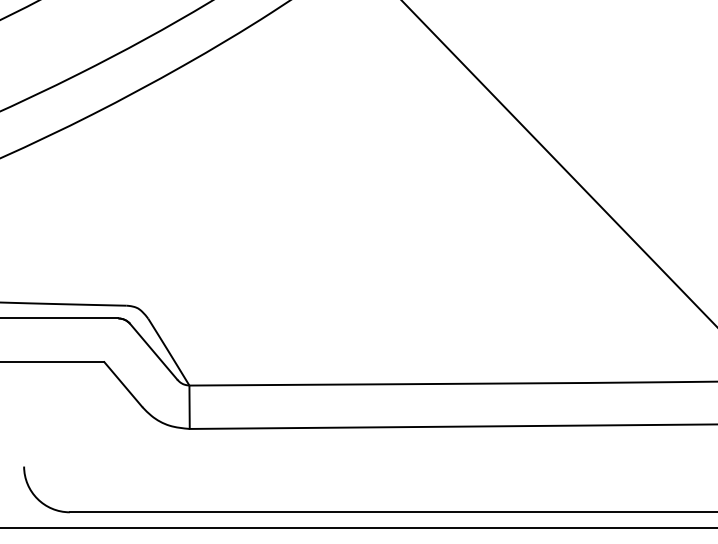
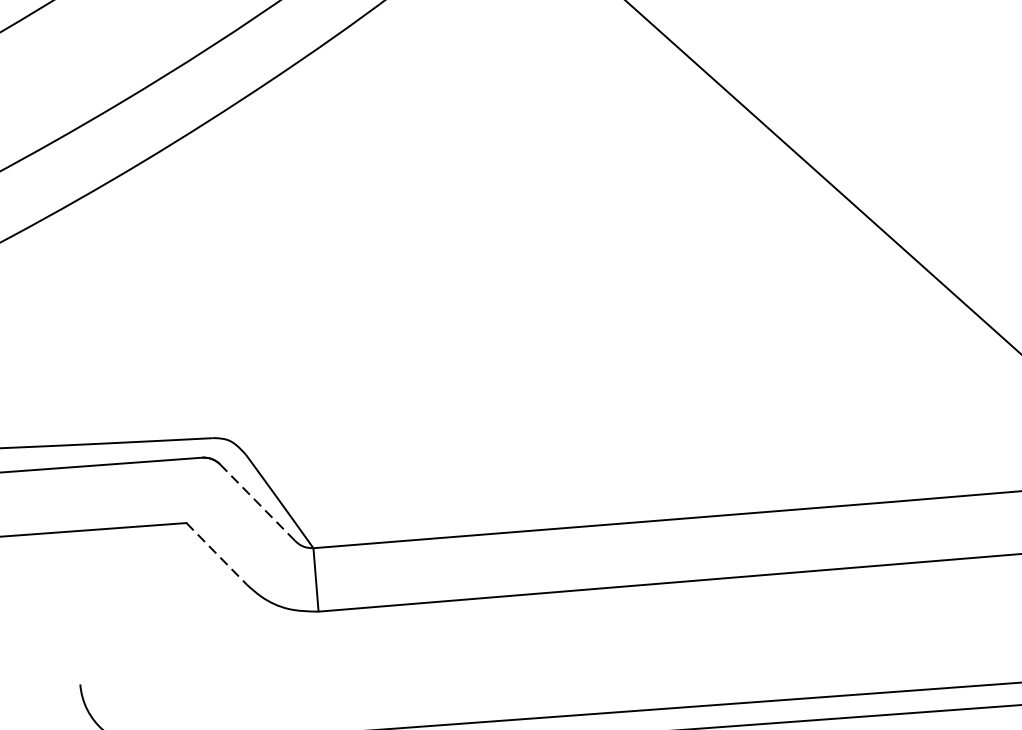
line: (153, 351) -> (257, 502), solid -> dashed
line: (123, 384) -> (216, 553), solid -> dashed

